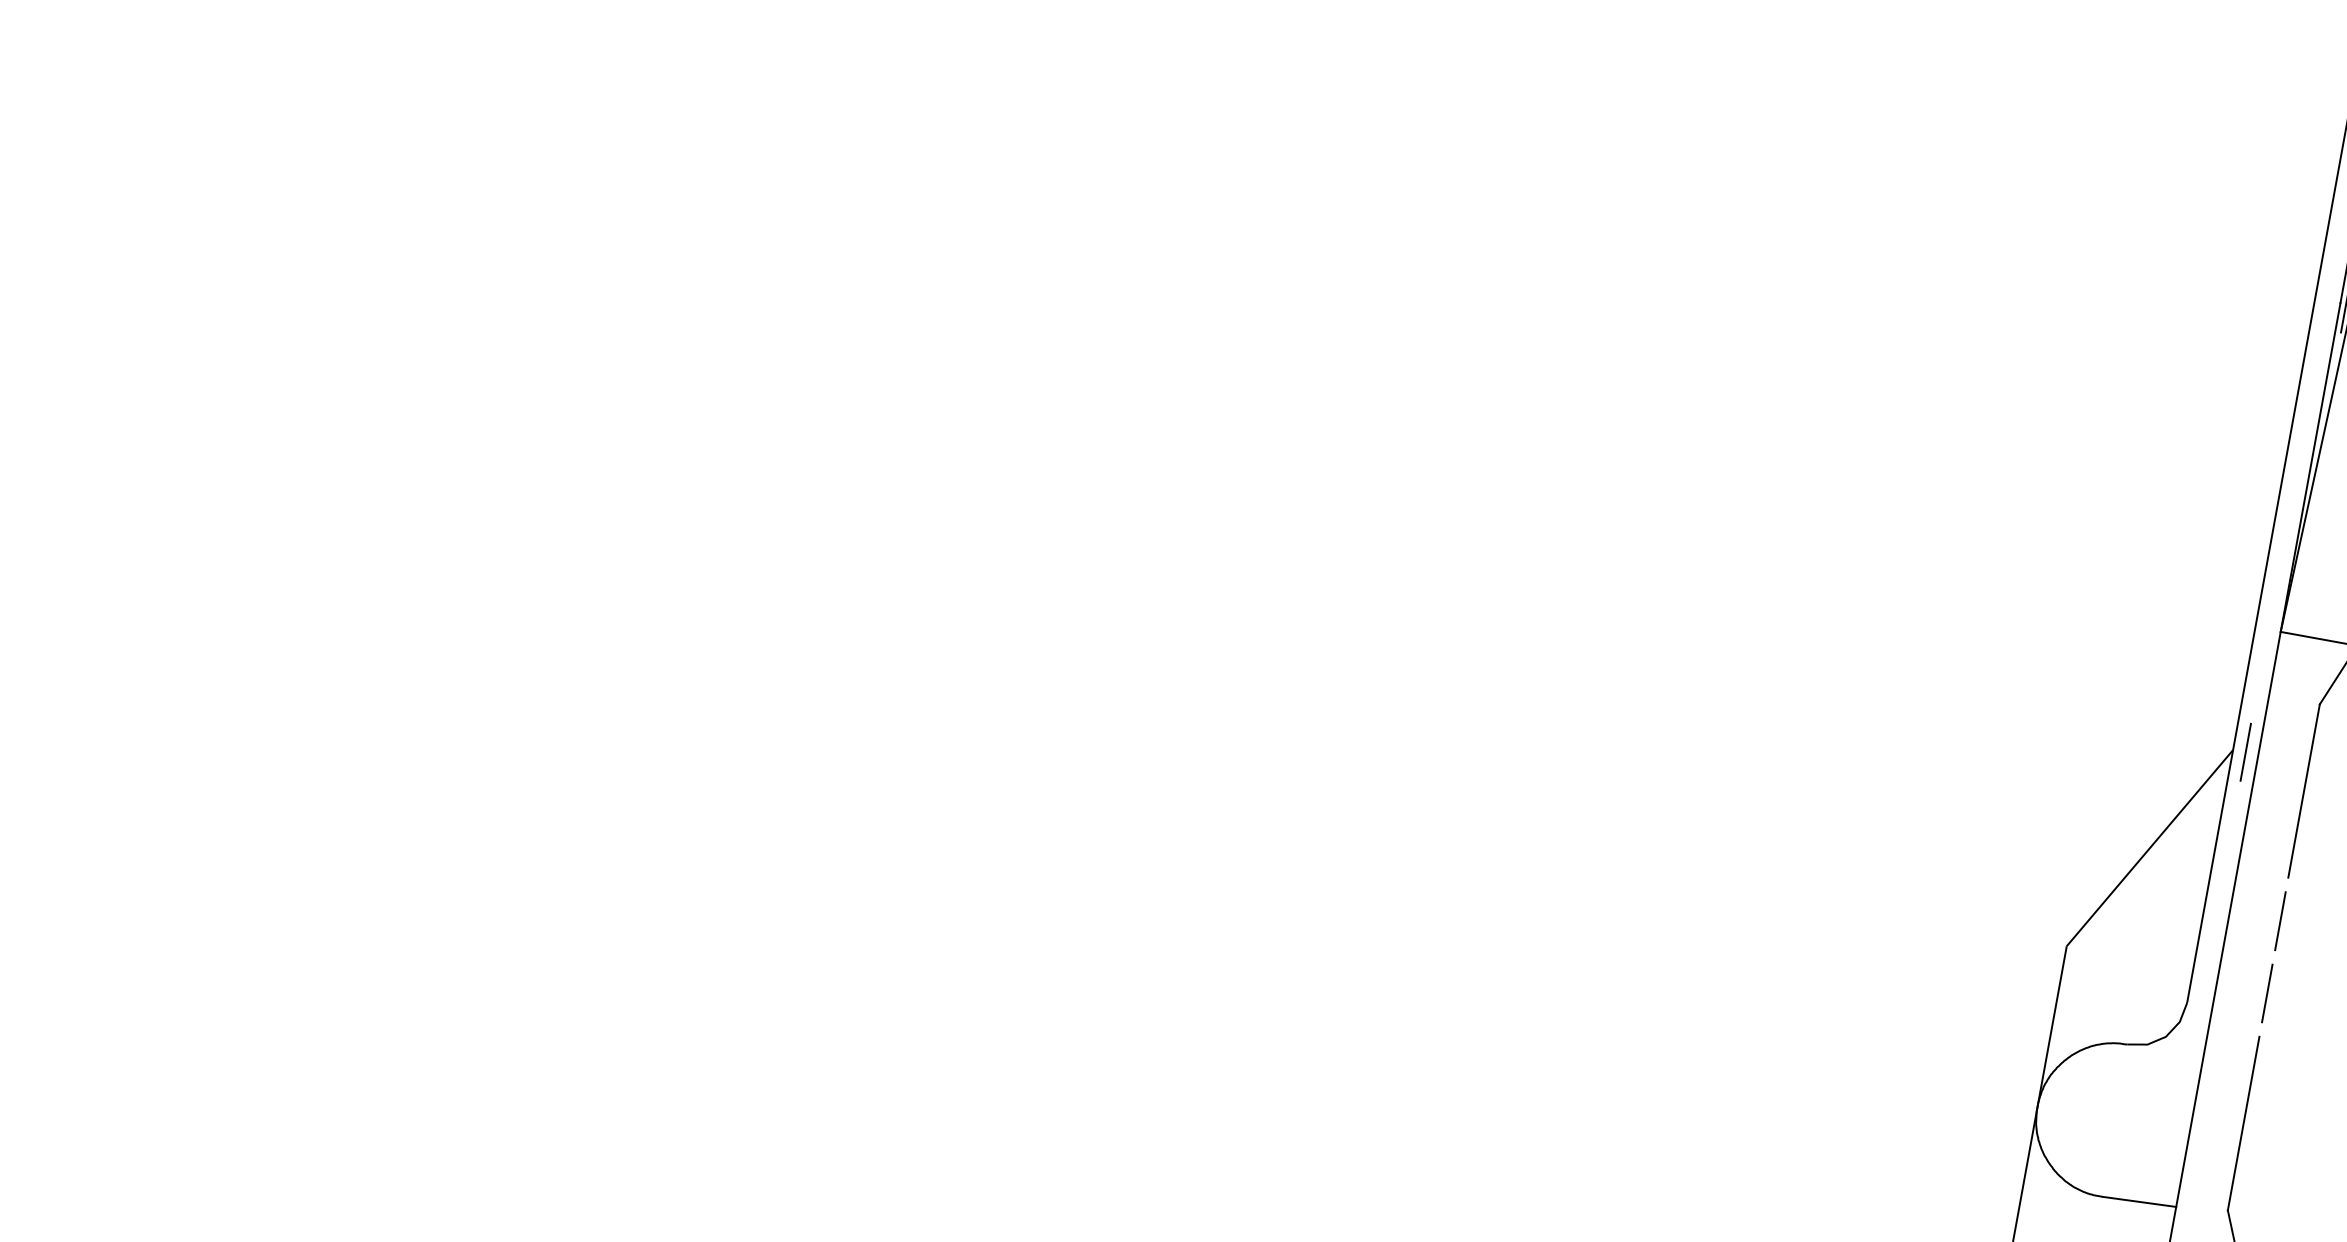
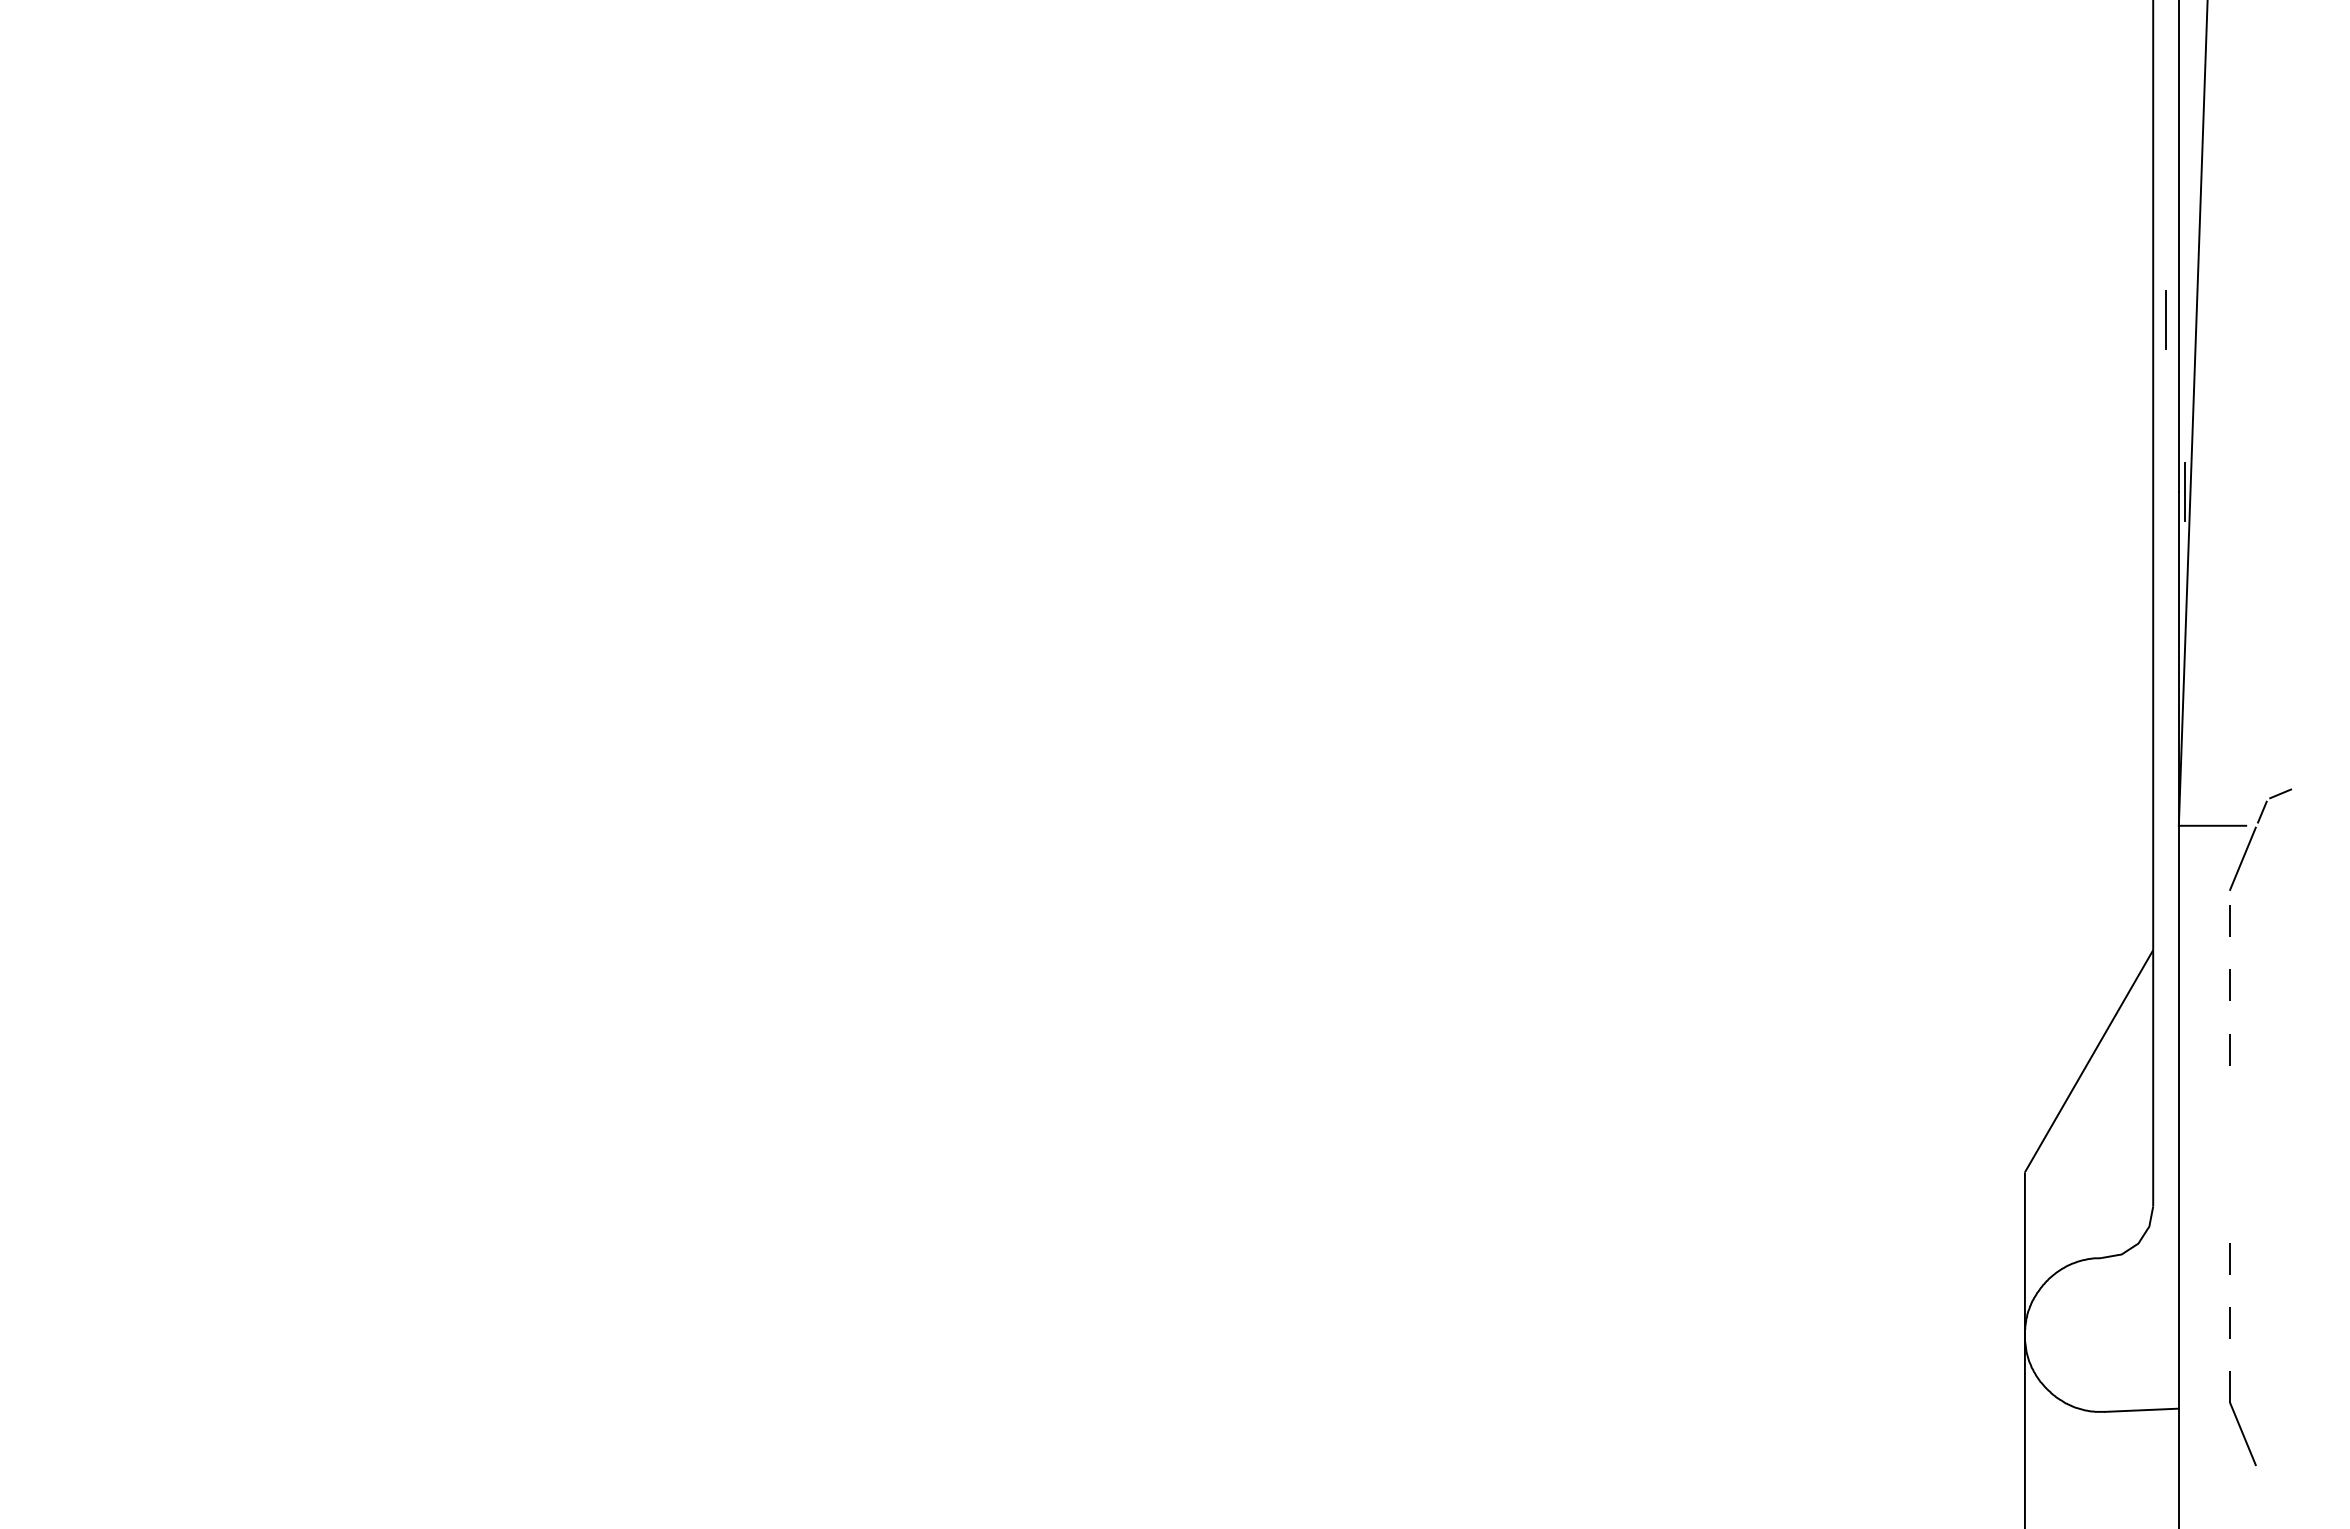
line: (2246, 752) -> (2166, 950), removed
line: (2304, 790) -> (2230, 977), solid -> dashed
line: (2280, 921) -> (2230, 1109), removed
line: (2267, 993) -> (2230, 1182), removed
line: (2244, 1123) -> (2230, 1314), solid -> dashed

